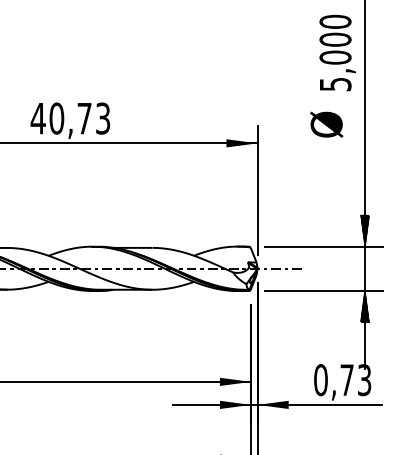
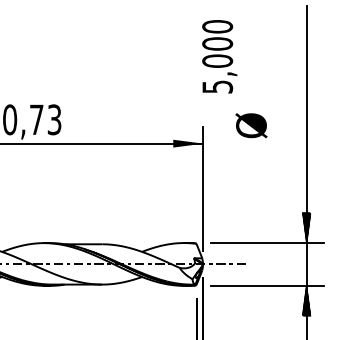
text: (337, 52) -> (219, 56), moved
text: (326, 124) -> (251, 125), moved

